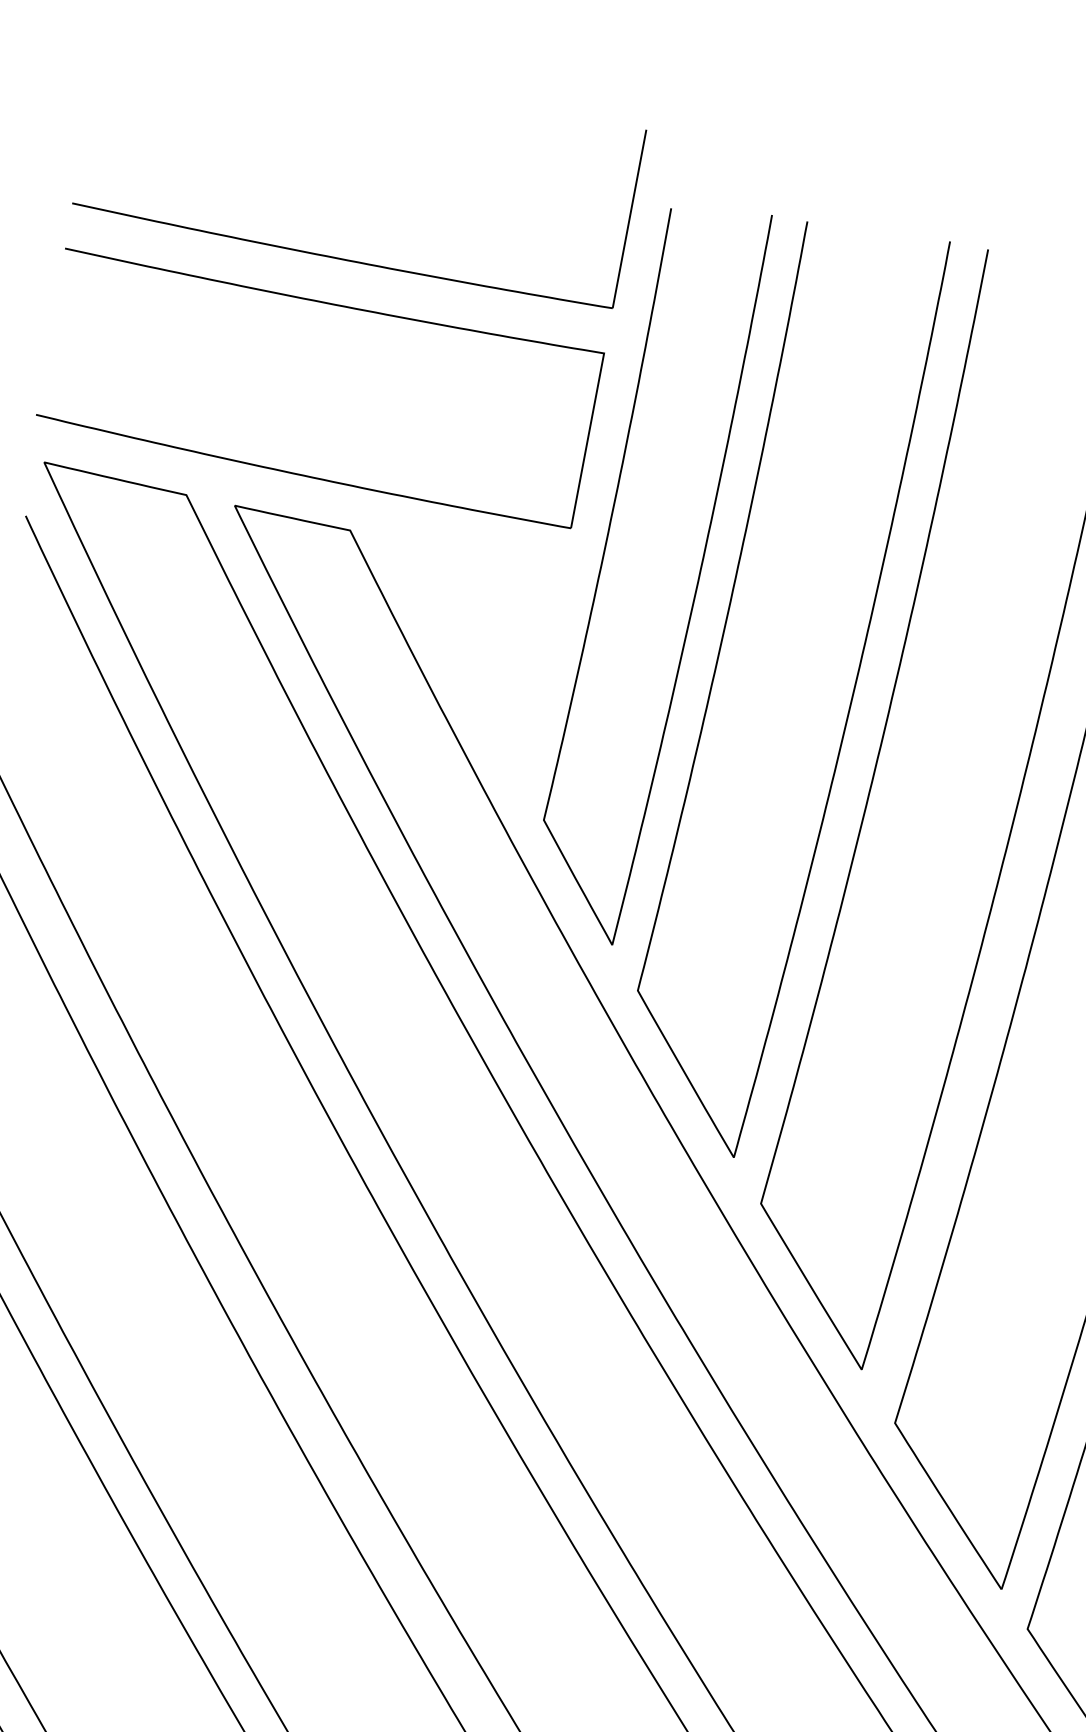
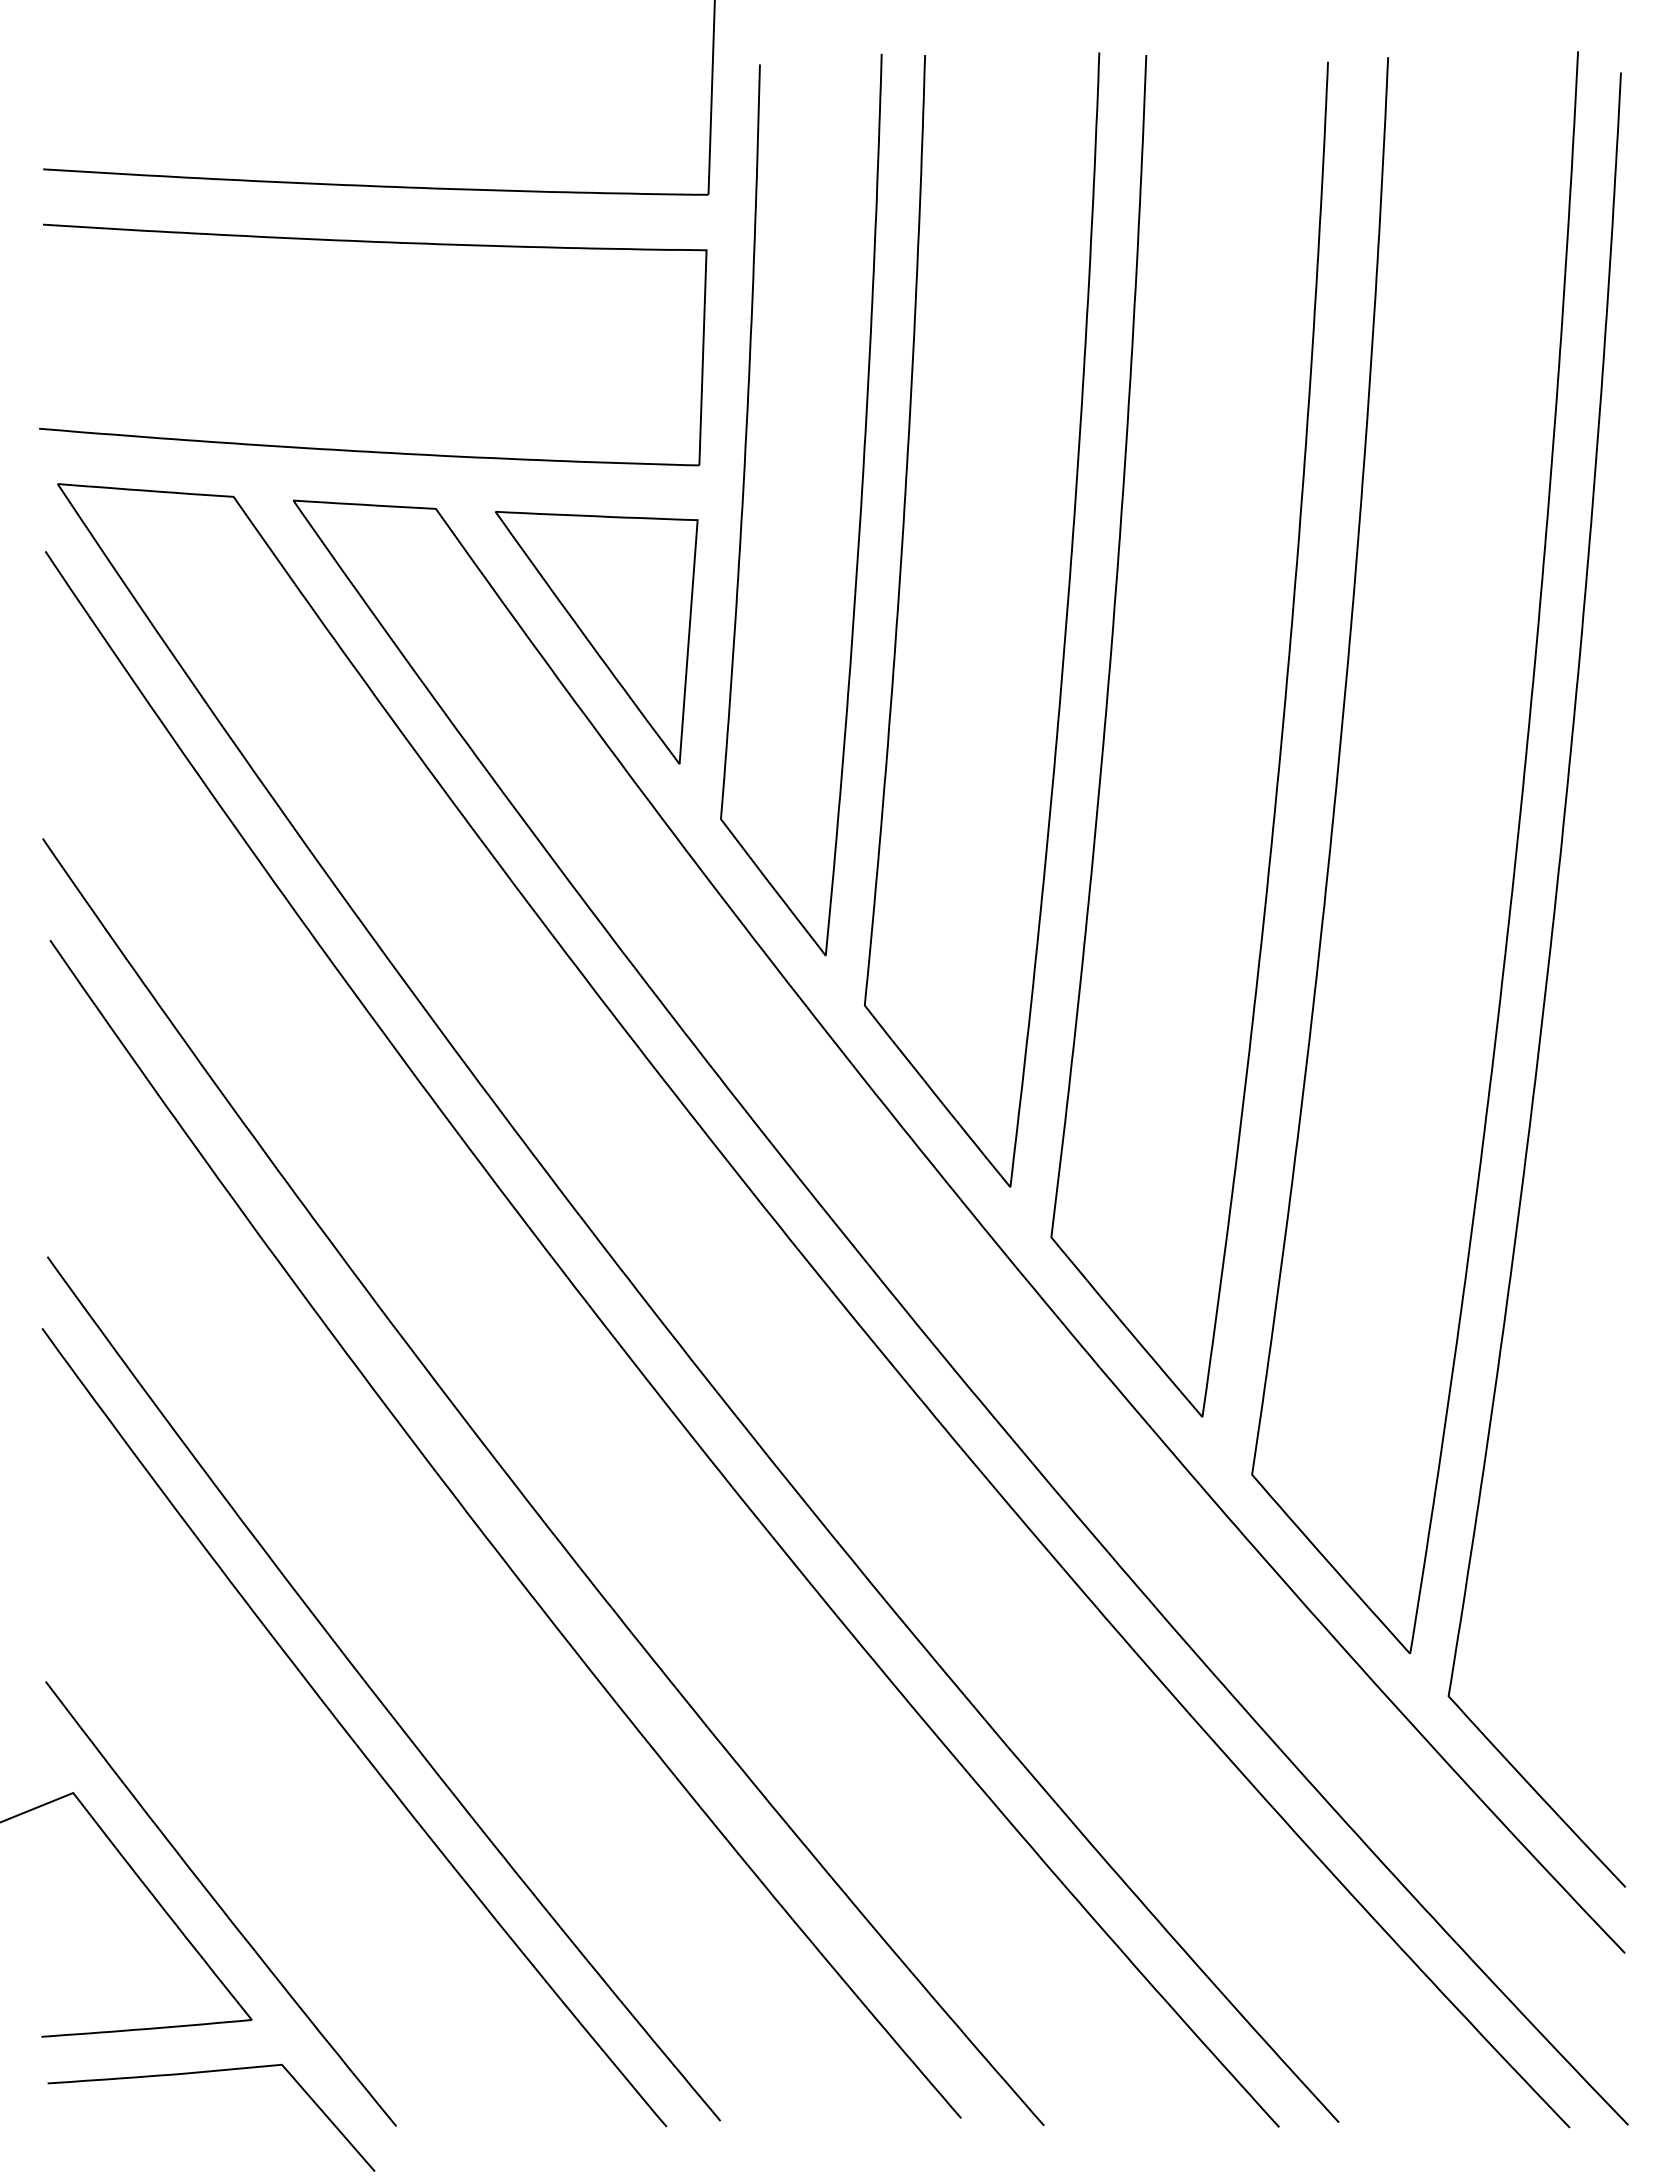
part: (465, 655) -> (596, 637), added

